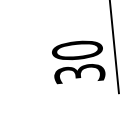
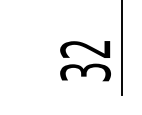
text: (77, 49) -> (85, 48), 30 -> 32

